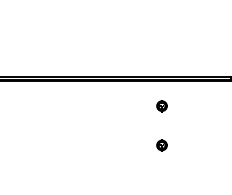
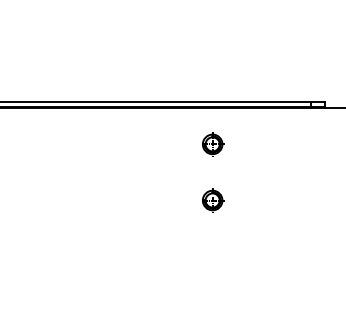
part: (162, 106) -> (213, 144), size x1.4
part: (162, 145) -> (213, 200), size x1.4

